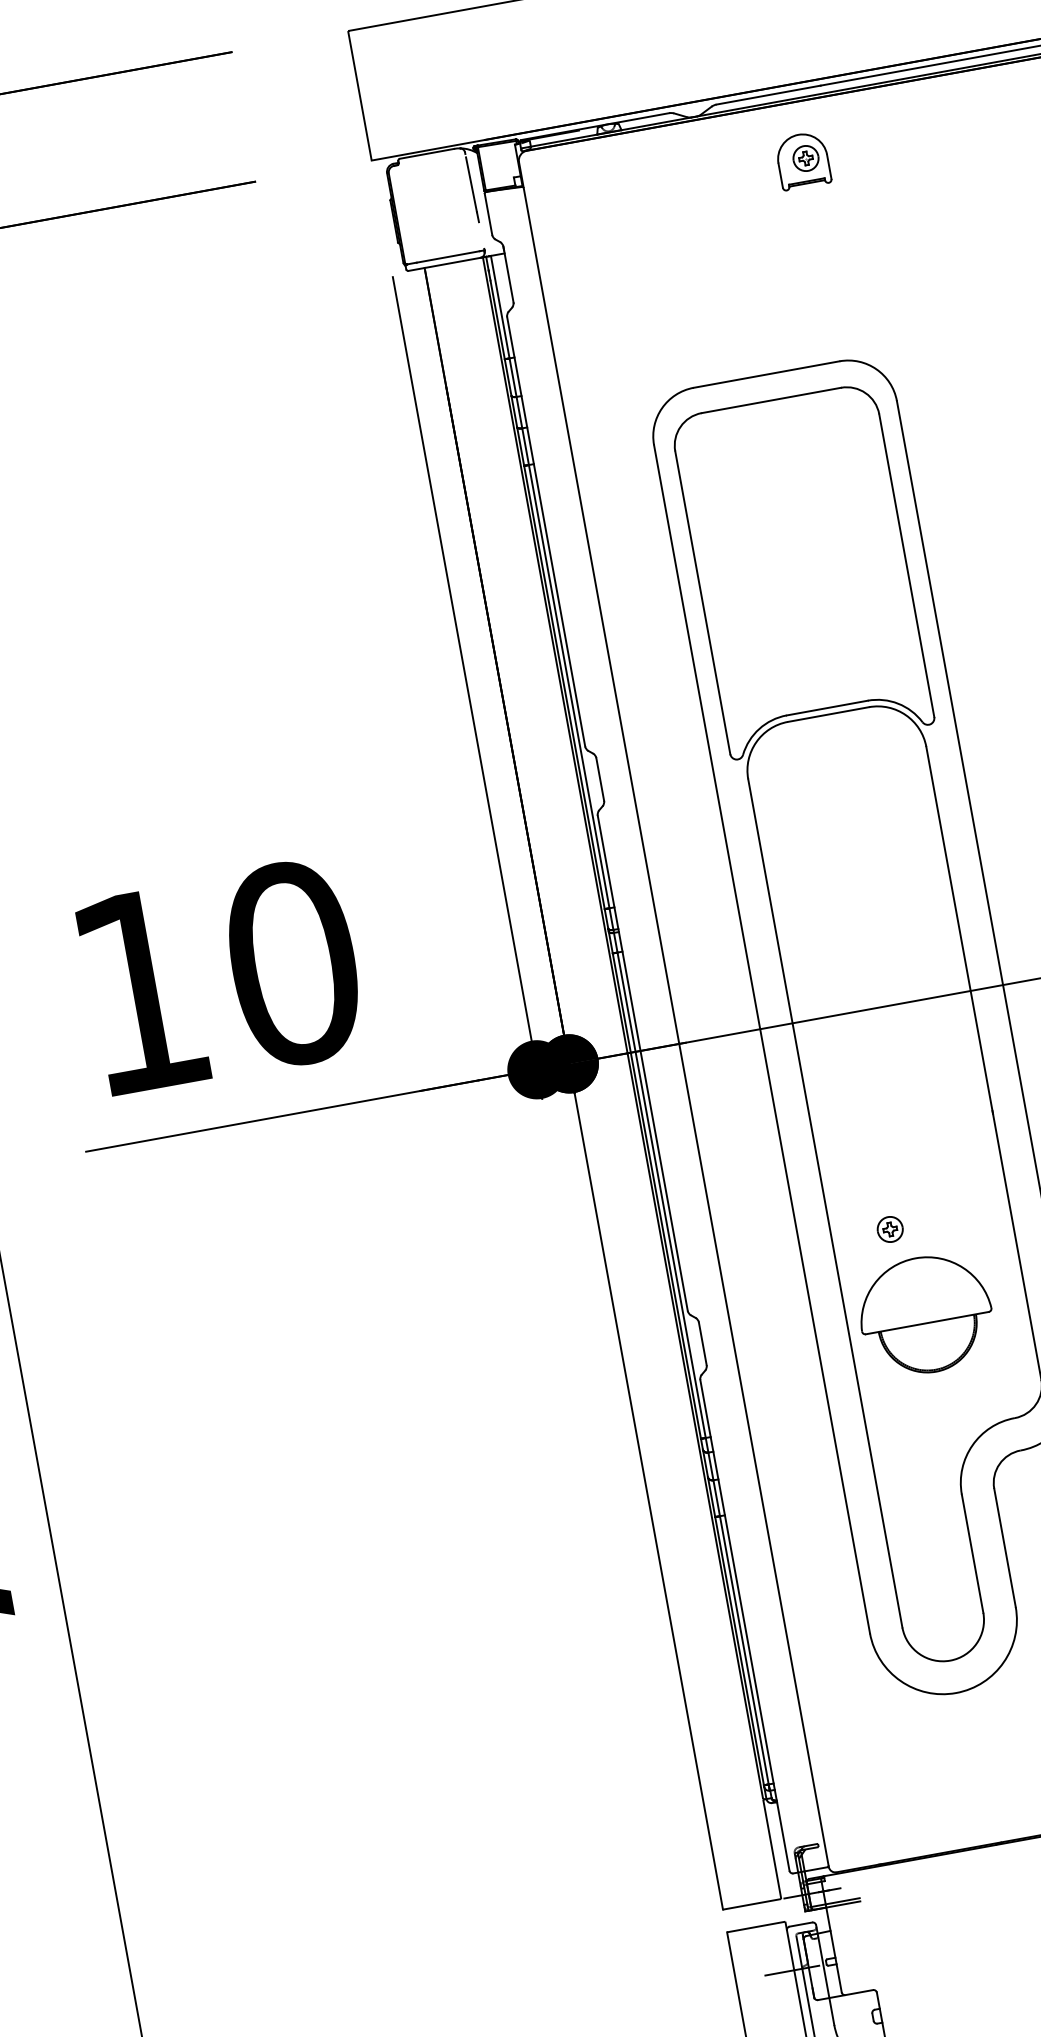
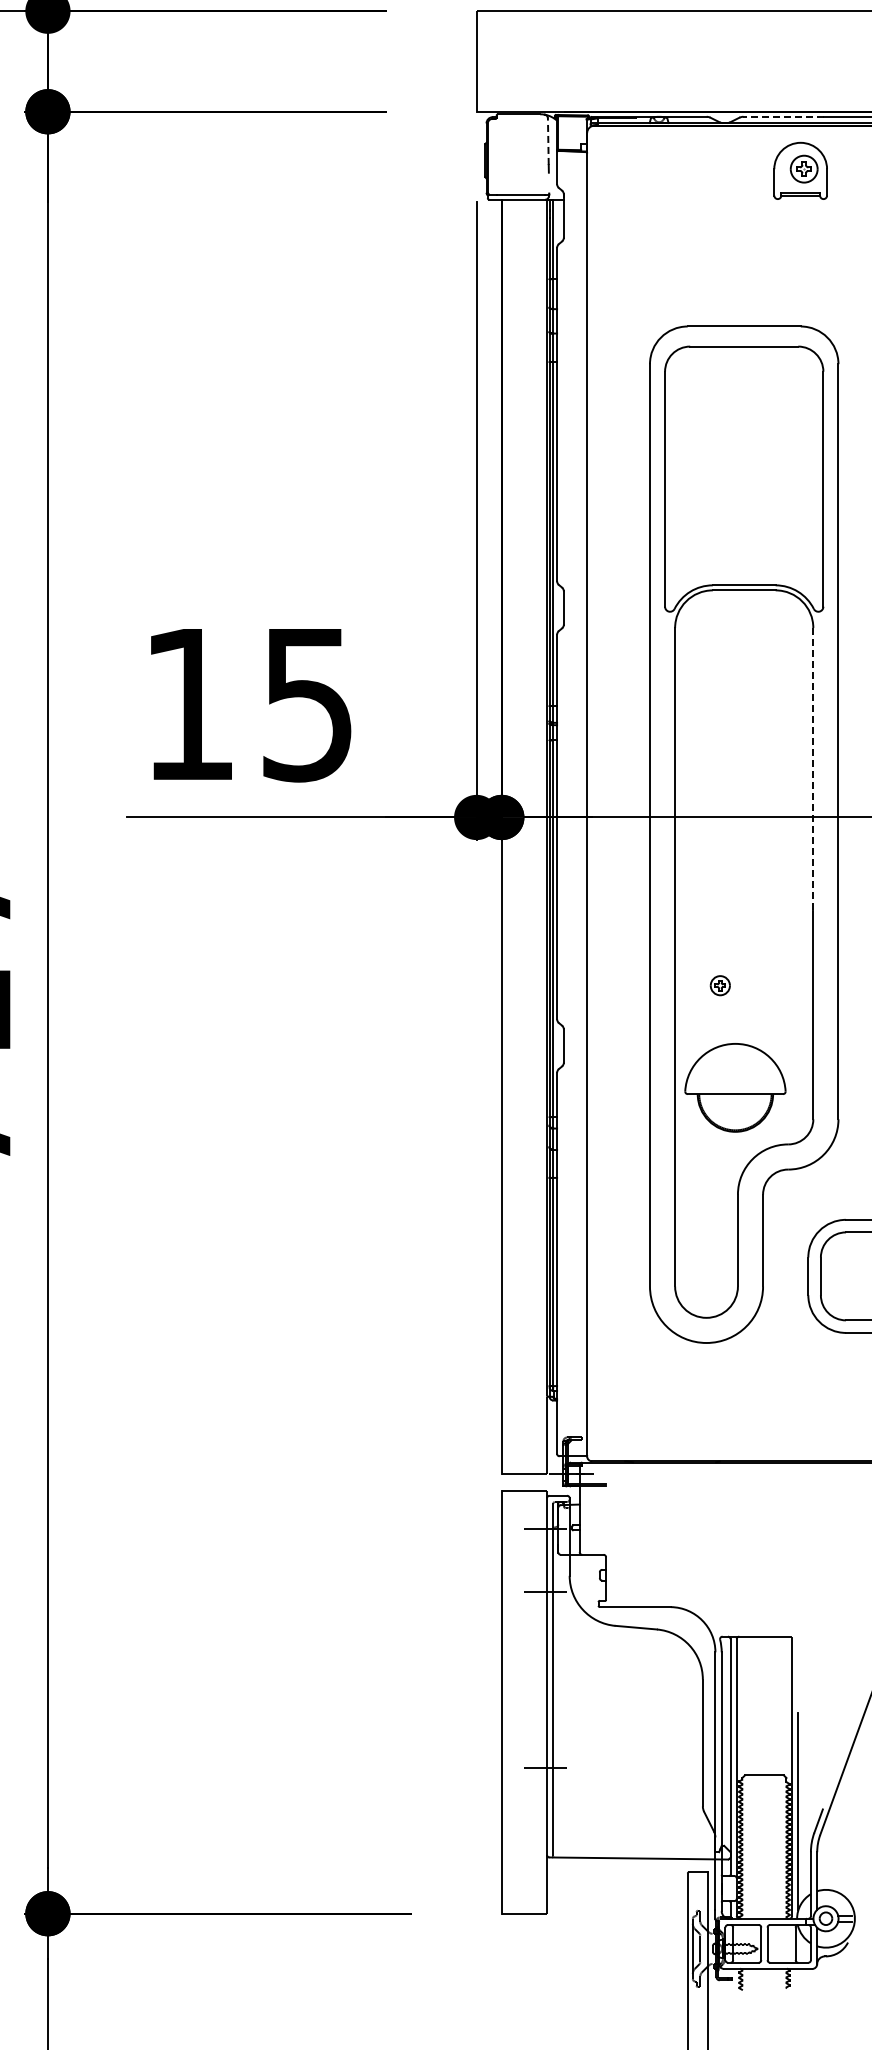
line: (768, 94) -> (783, 116), solid -> dashed
part: (802, 160) -> (800, 170), size x1.4
line: (471, 184) -> (548, 143), solid -> dashed
line: (959, 930) -> (813, 770), solid -> dashed
text: (293, 963) -> (308, 704), 10 -> 15
part: (925, 1314) -> (735, 1087), moved

